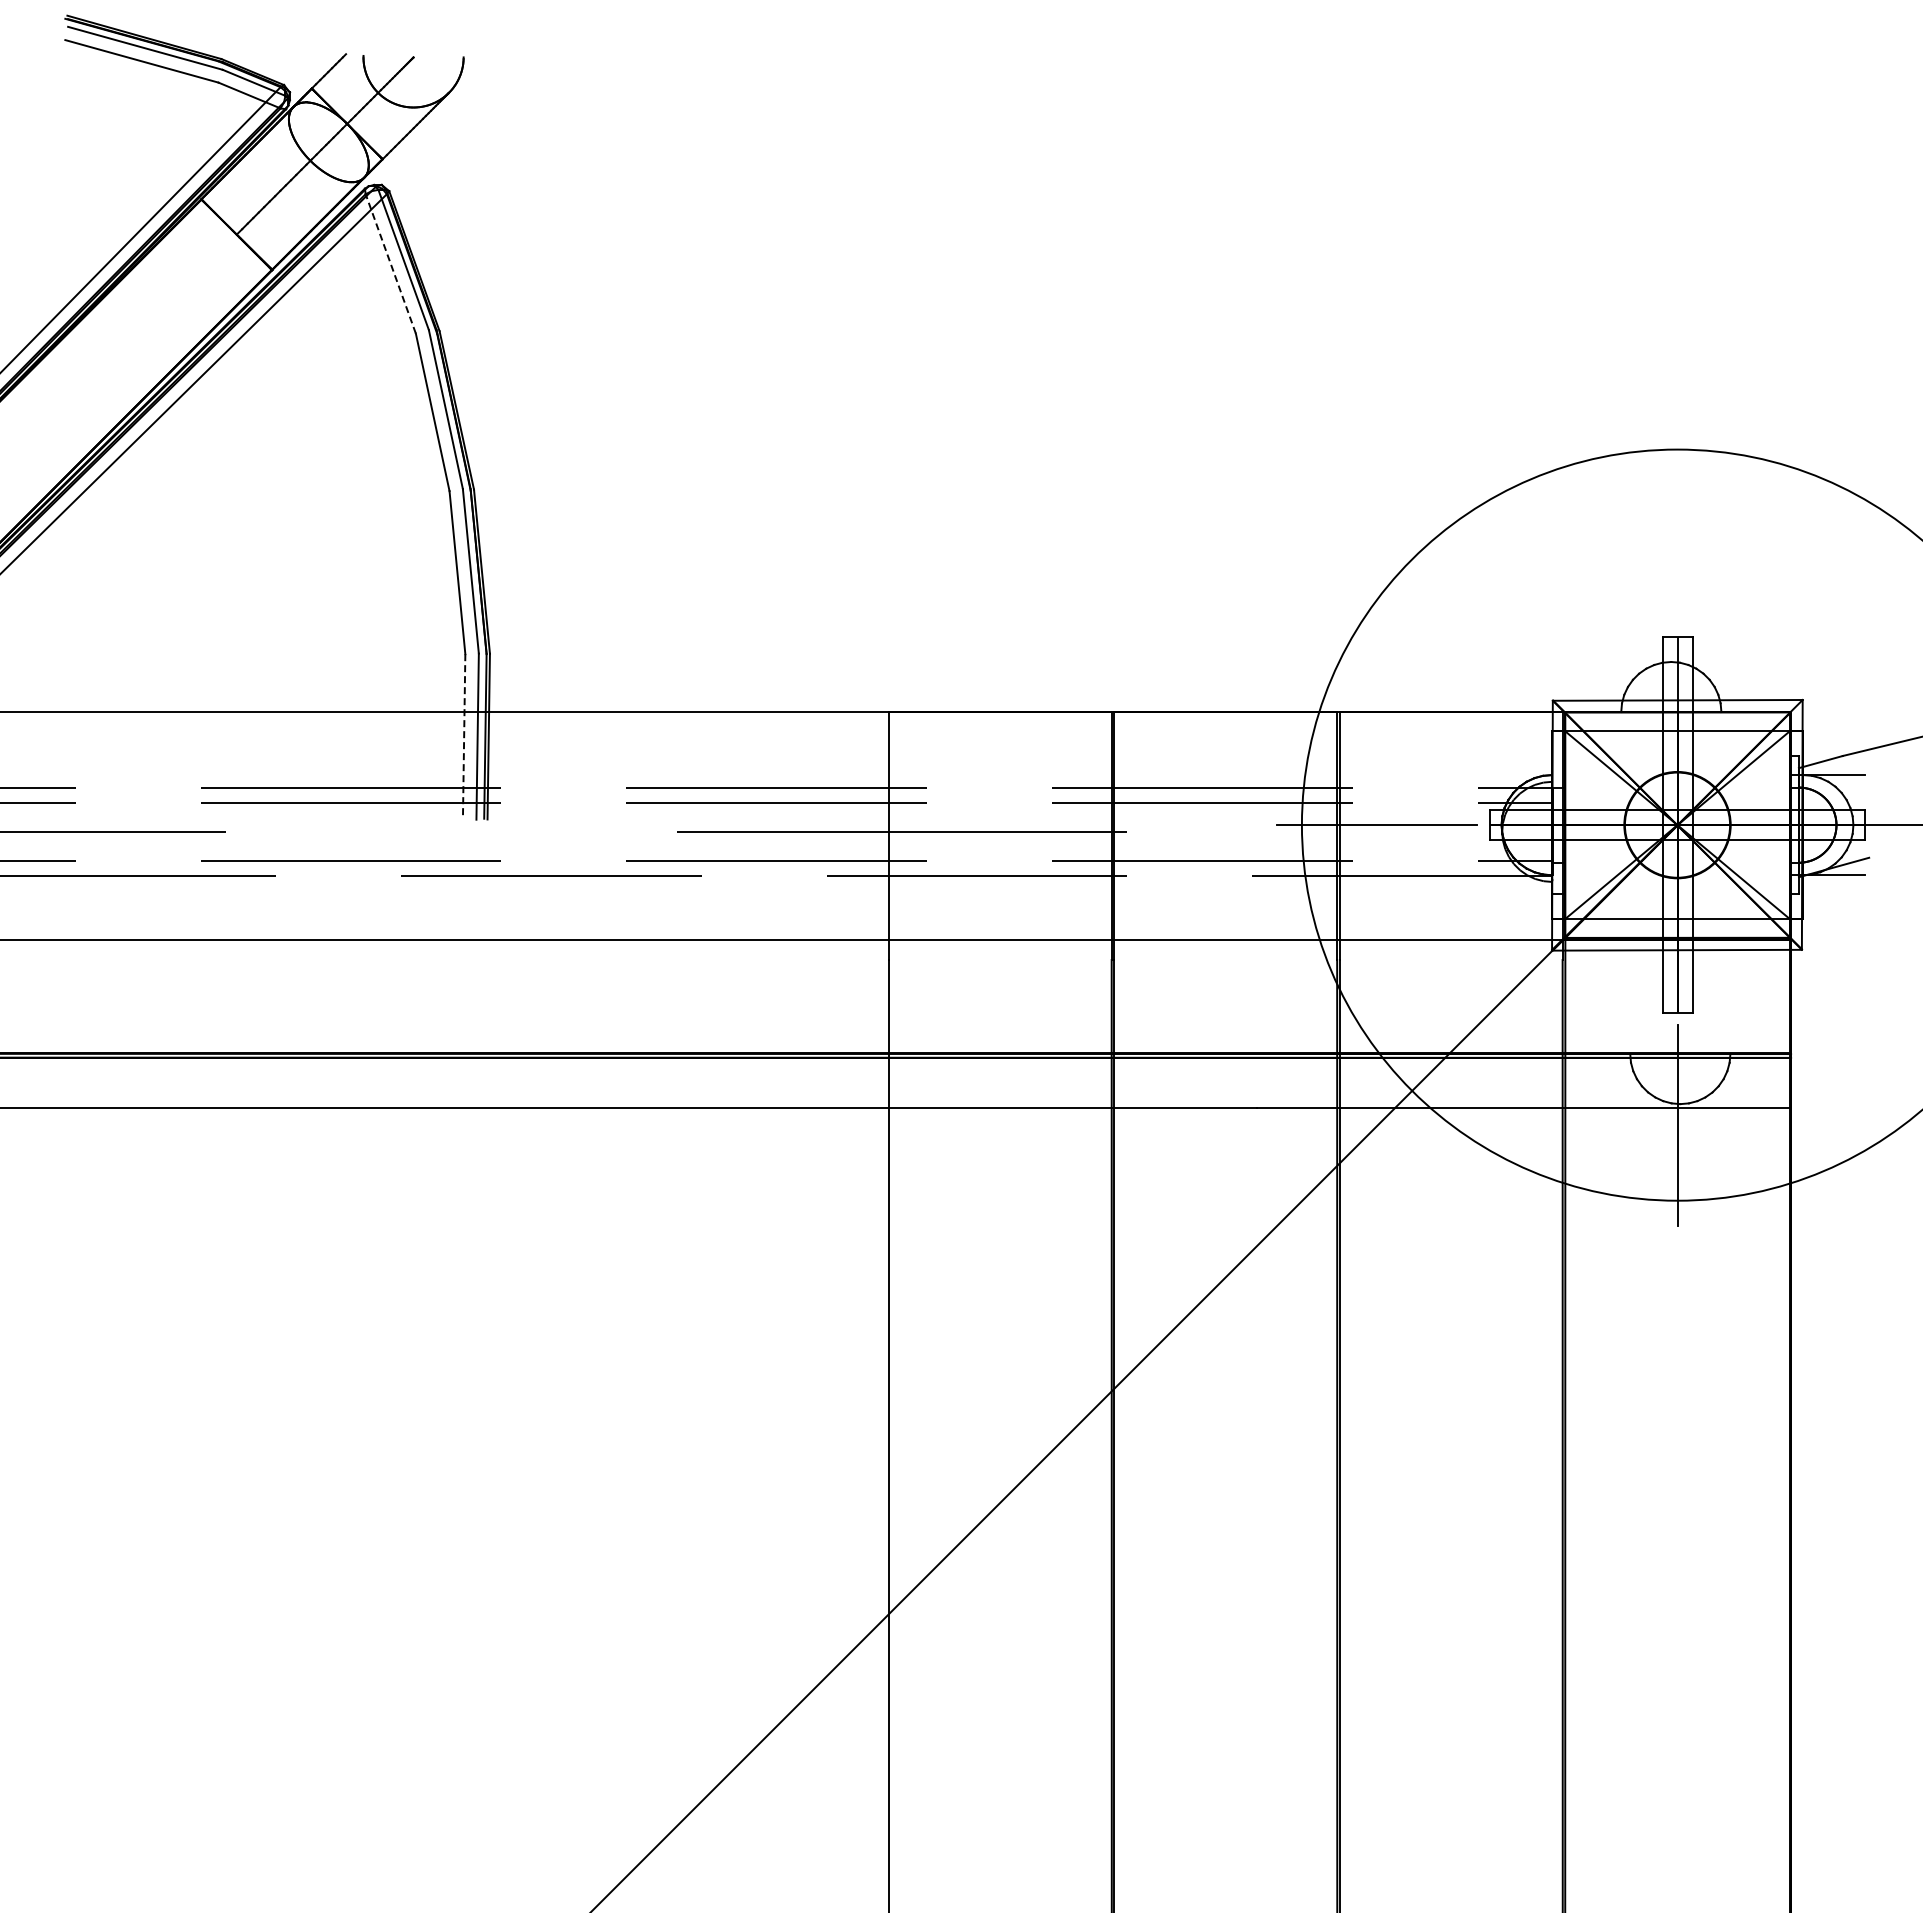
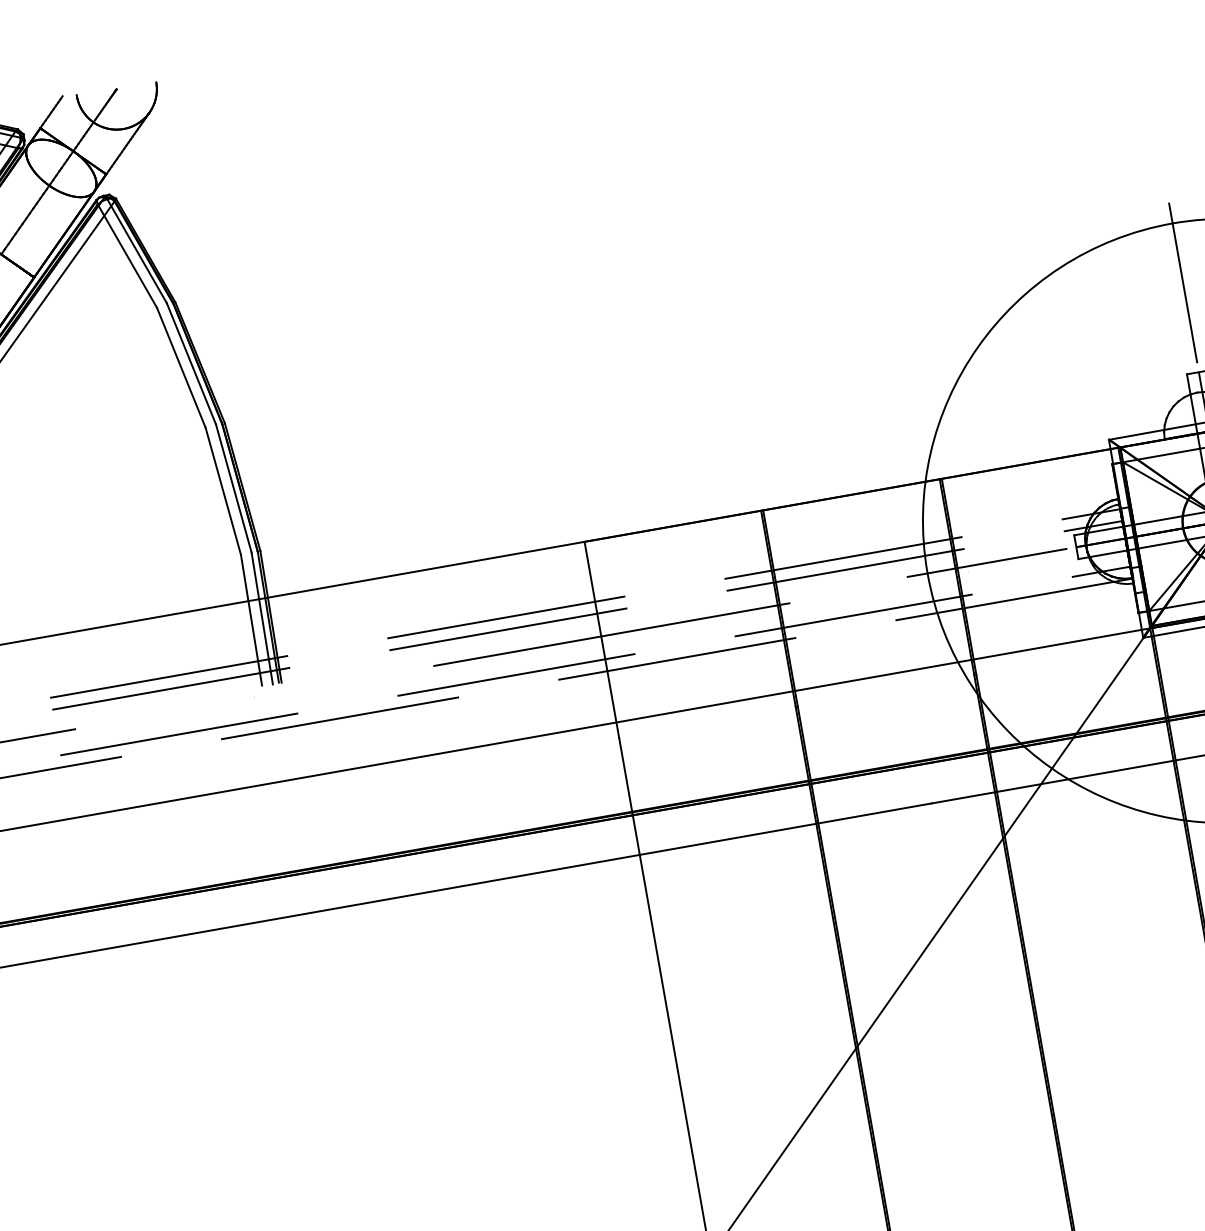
line: (390, 263) -> (127, 255), dashed -> solid
line: (1677, 524) -> (1183, 282), added
line: (464, 736) -> (251, 620), dashed -> solid

